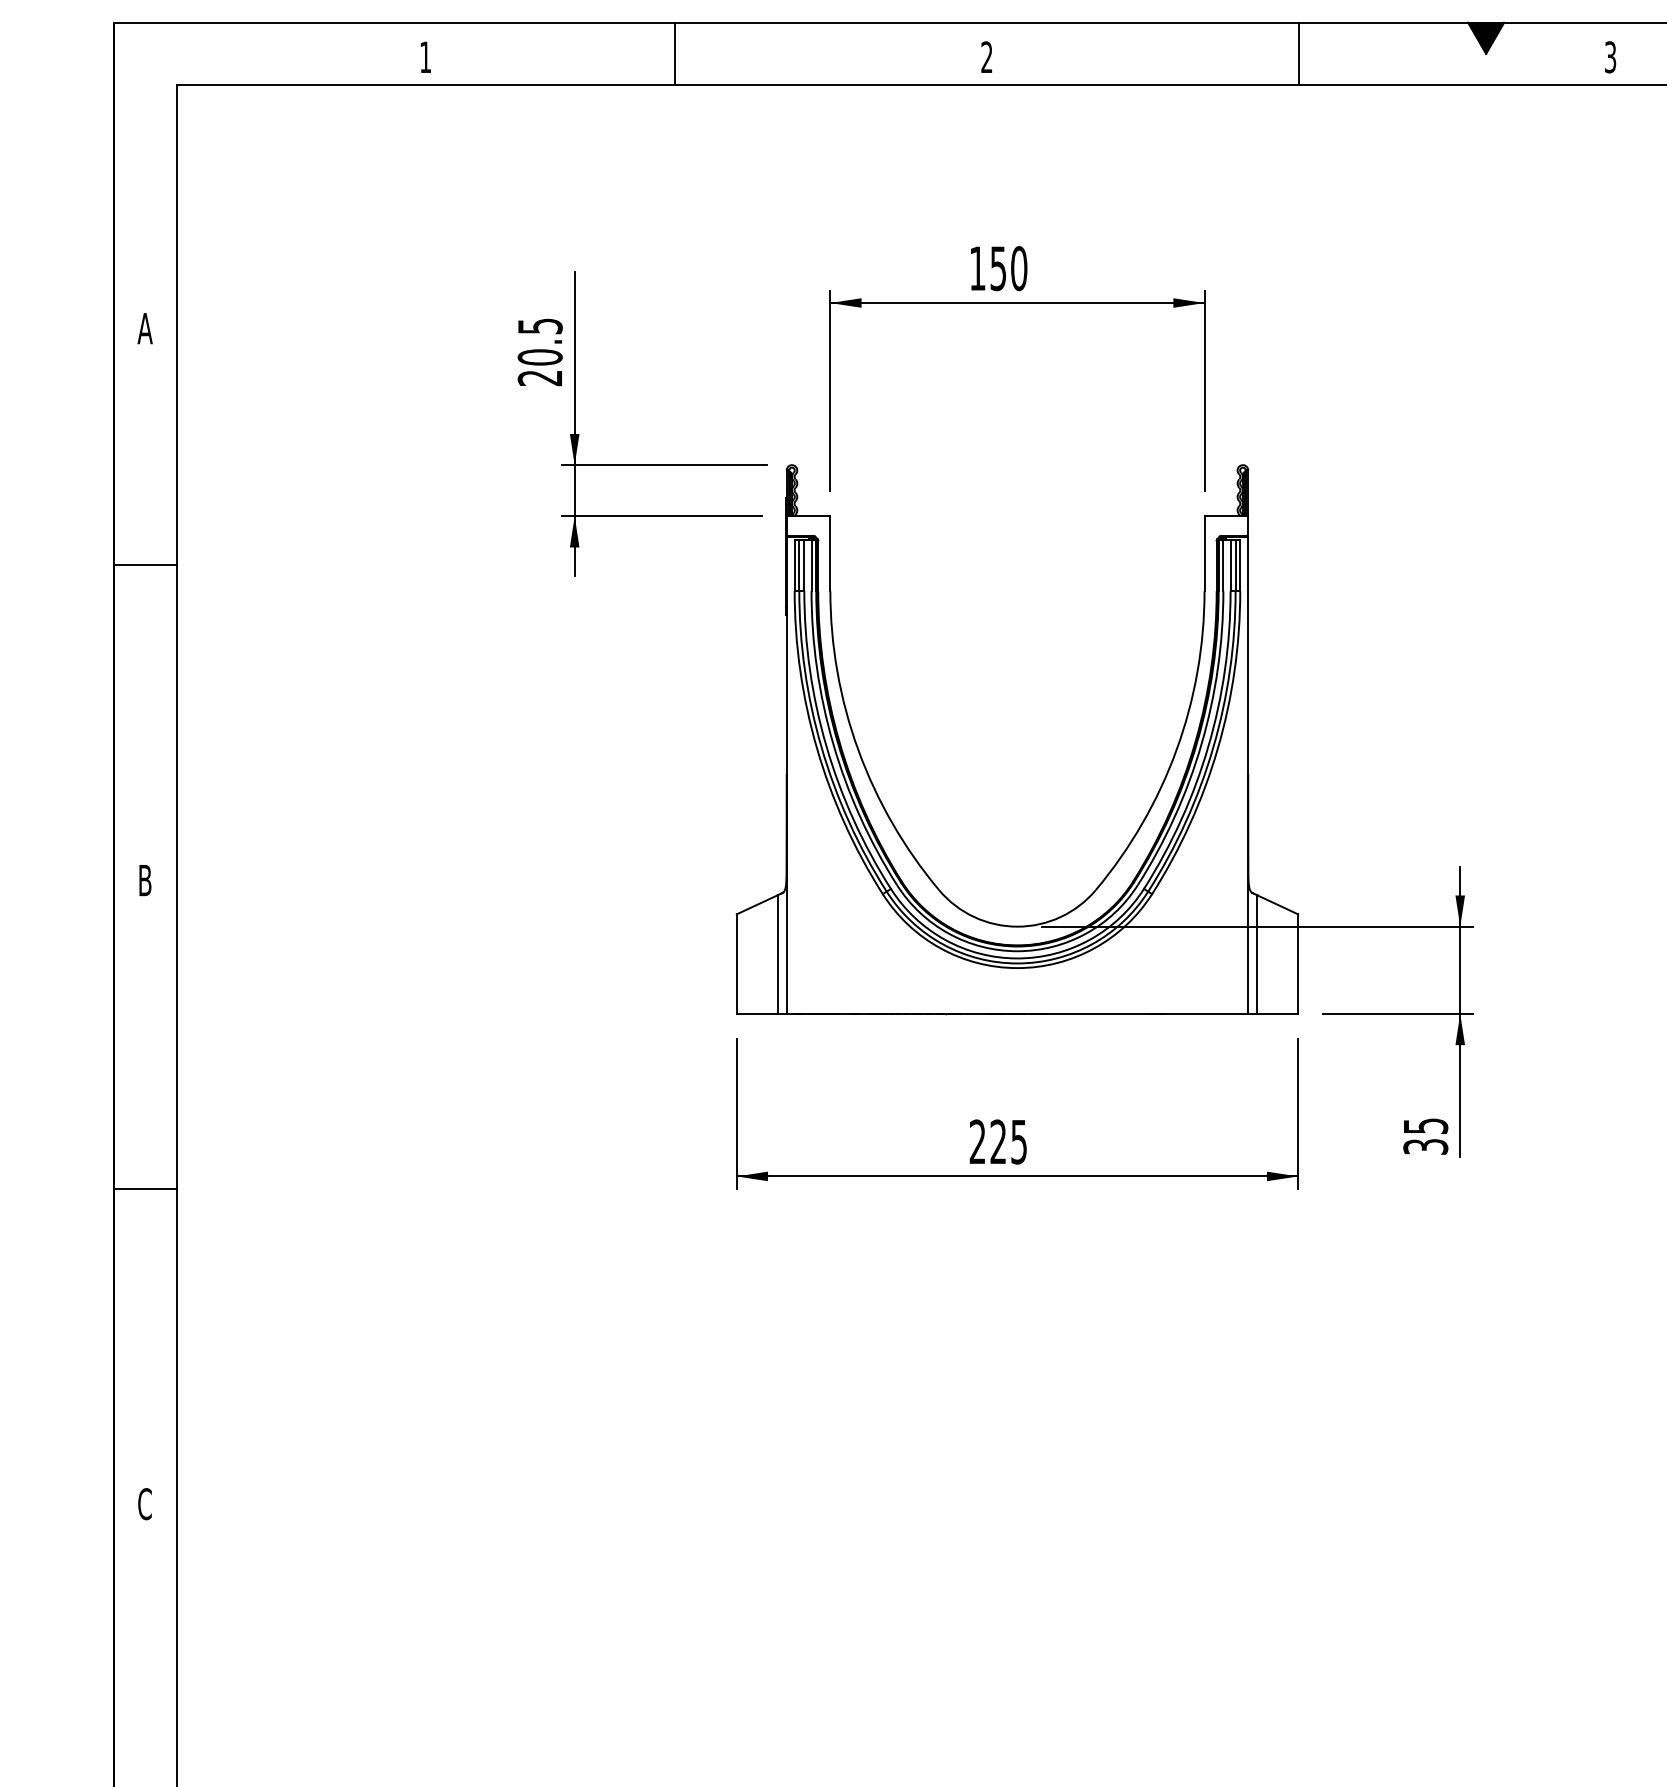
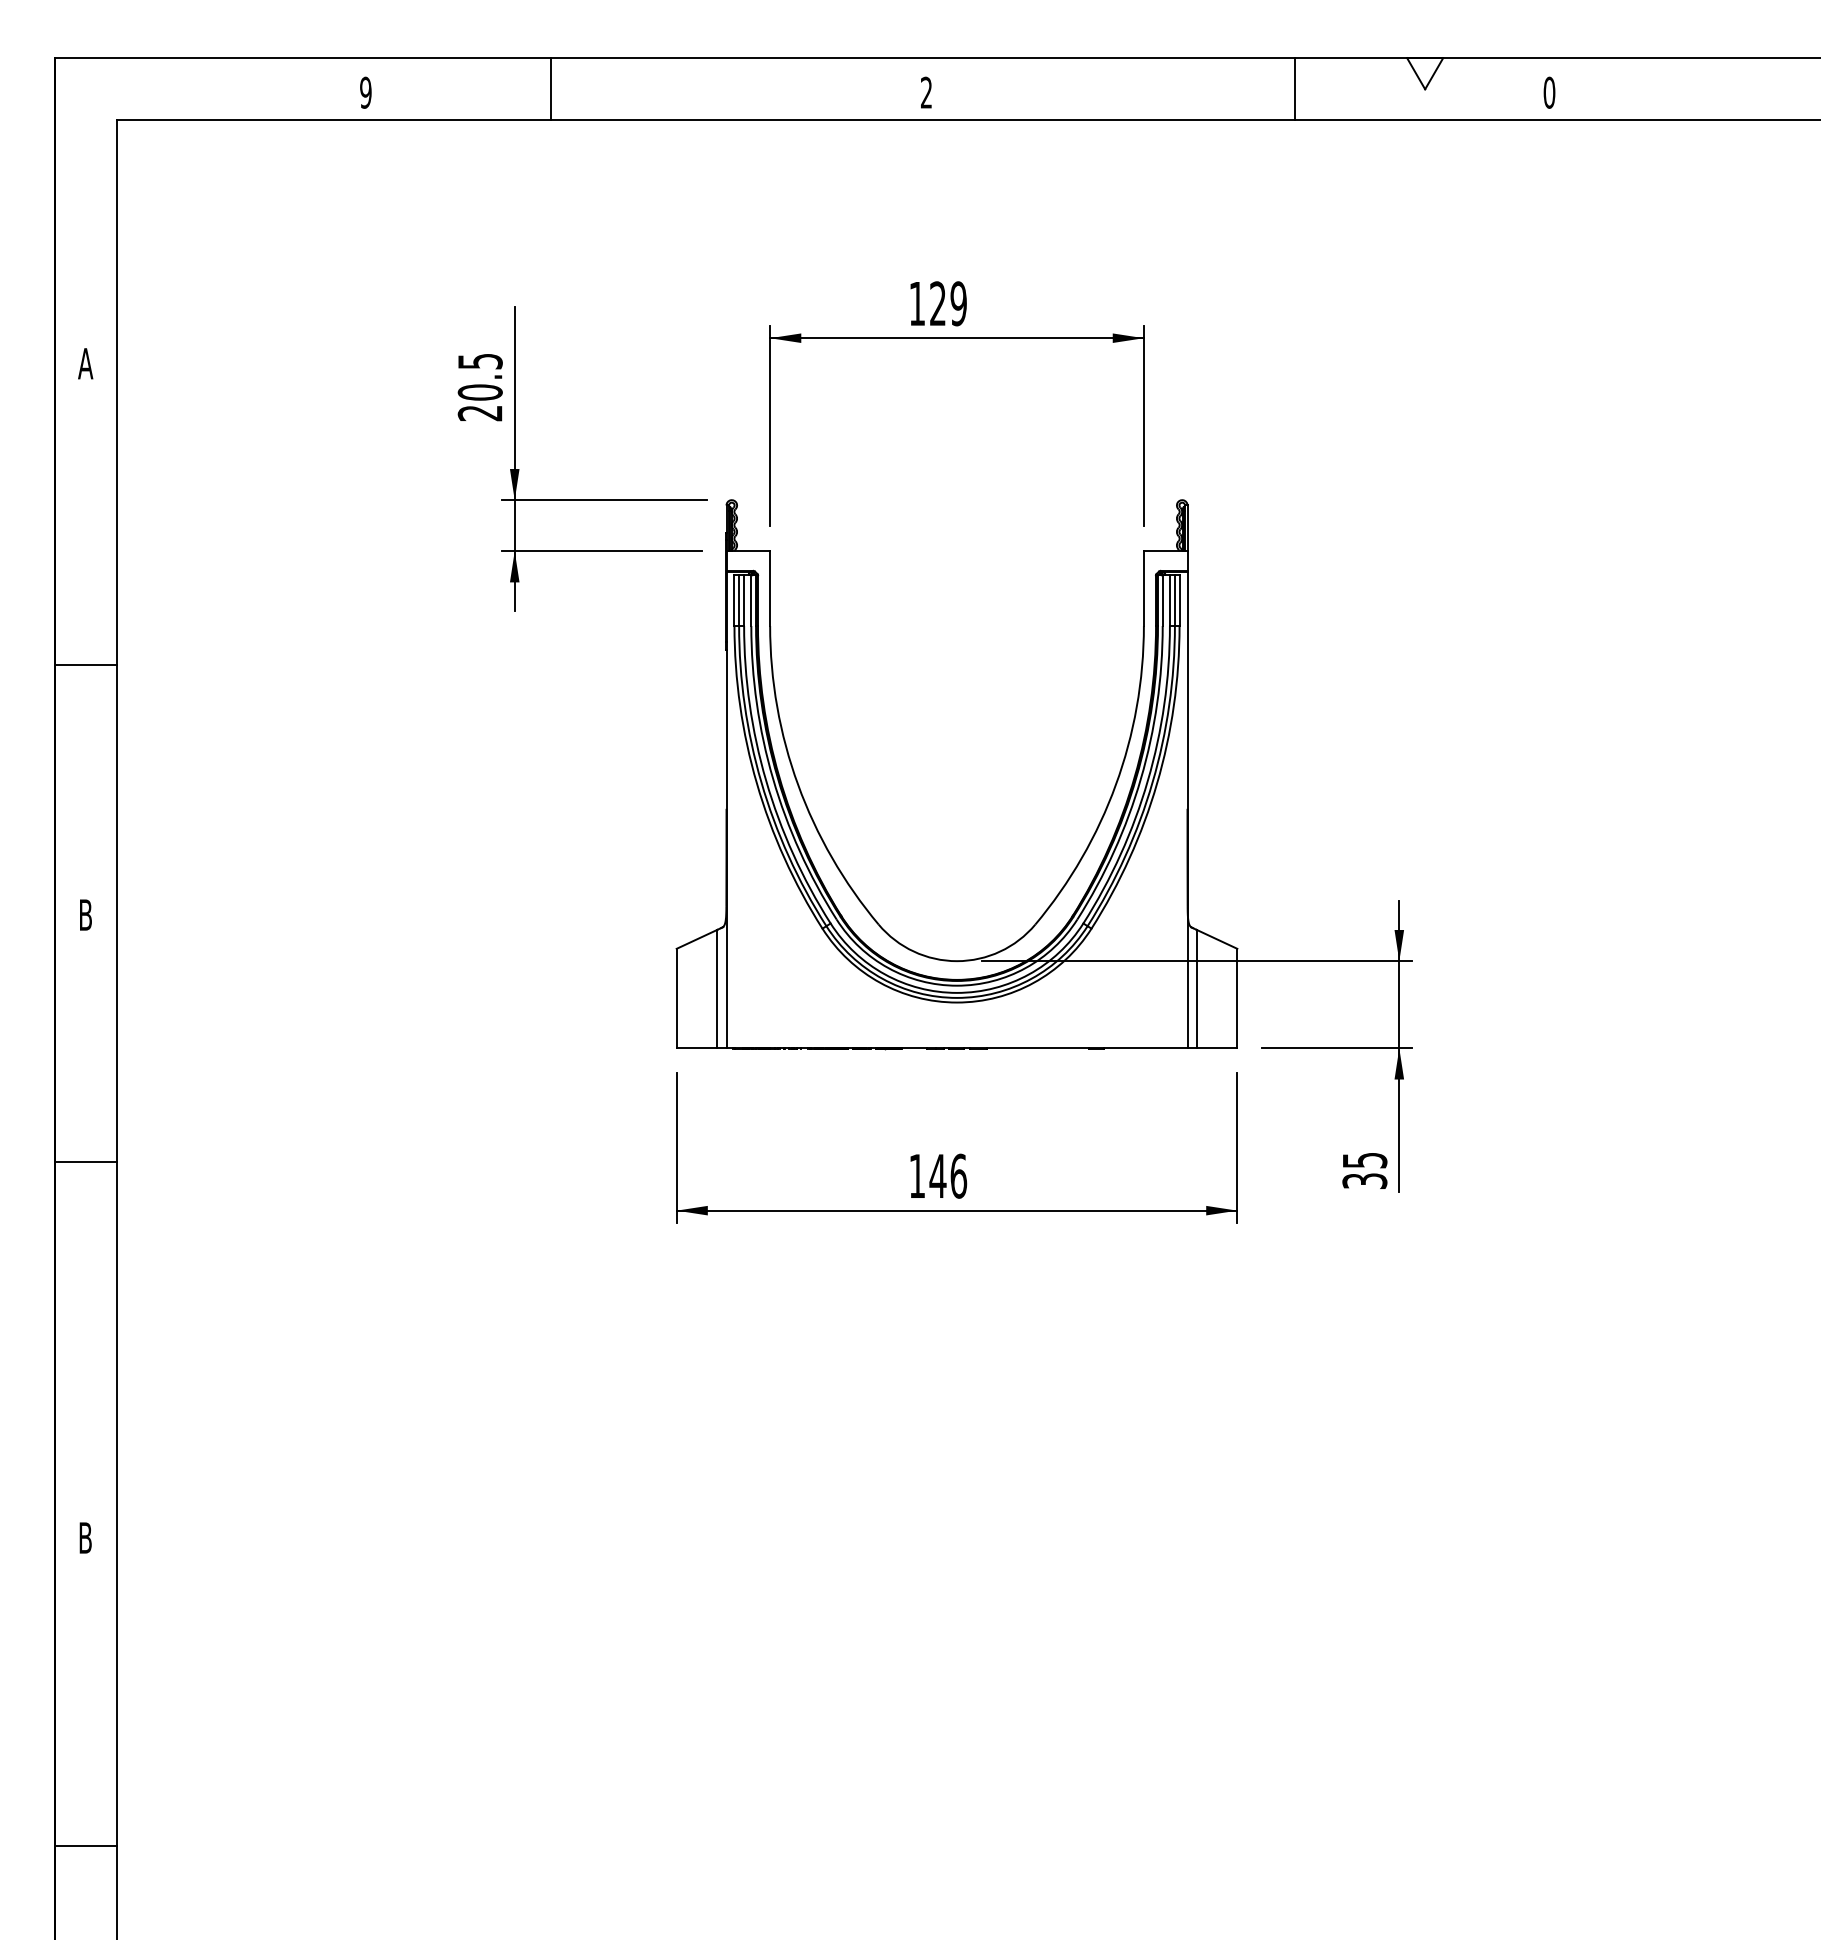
fill: (1486, 38) -> (1425, 73), removed
line: (675, 54) -> (551, 89), moved
line: (1299, 54) -> (1295, 89), moved
text: (425, 57) -> (365, 92), 1 -> 9
text: (1610, 57) -> (1549, 92), 3 -> 0
text: (1008, 268) -> (948, 303), 150 -> 129
line: (144, 565) -> (85, 665), moved
text: (998, 1141) -> (938, 1175), 225 -> 146
line: (144, 1189) -> (85, 1162), moved
text: (144, 1504) -> (85, 1538), C -> B

